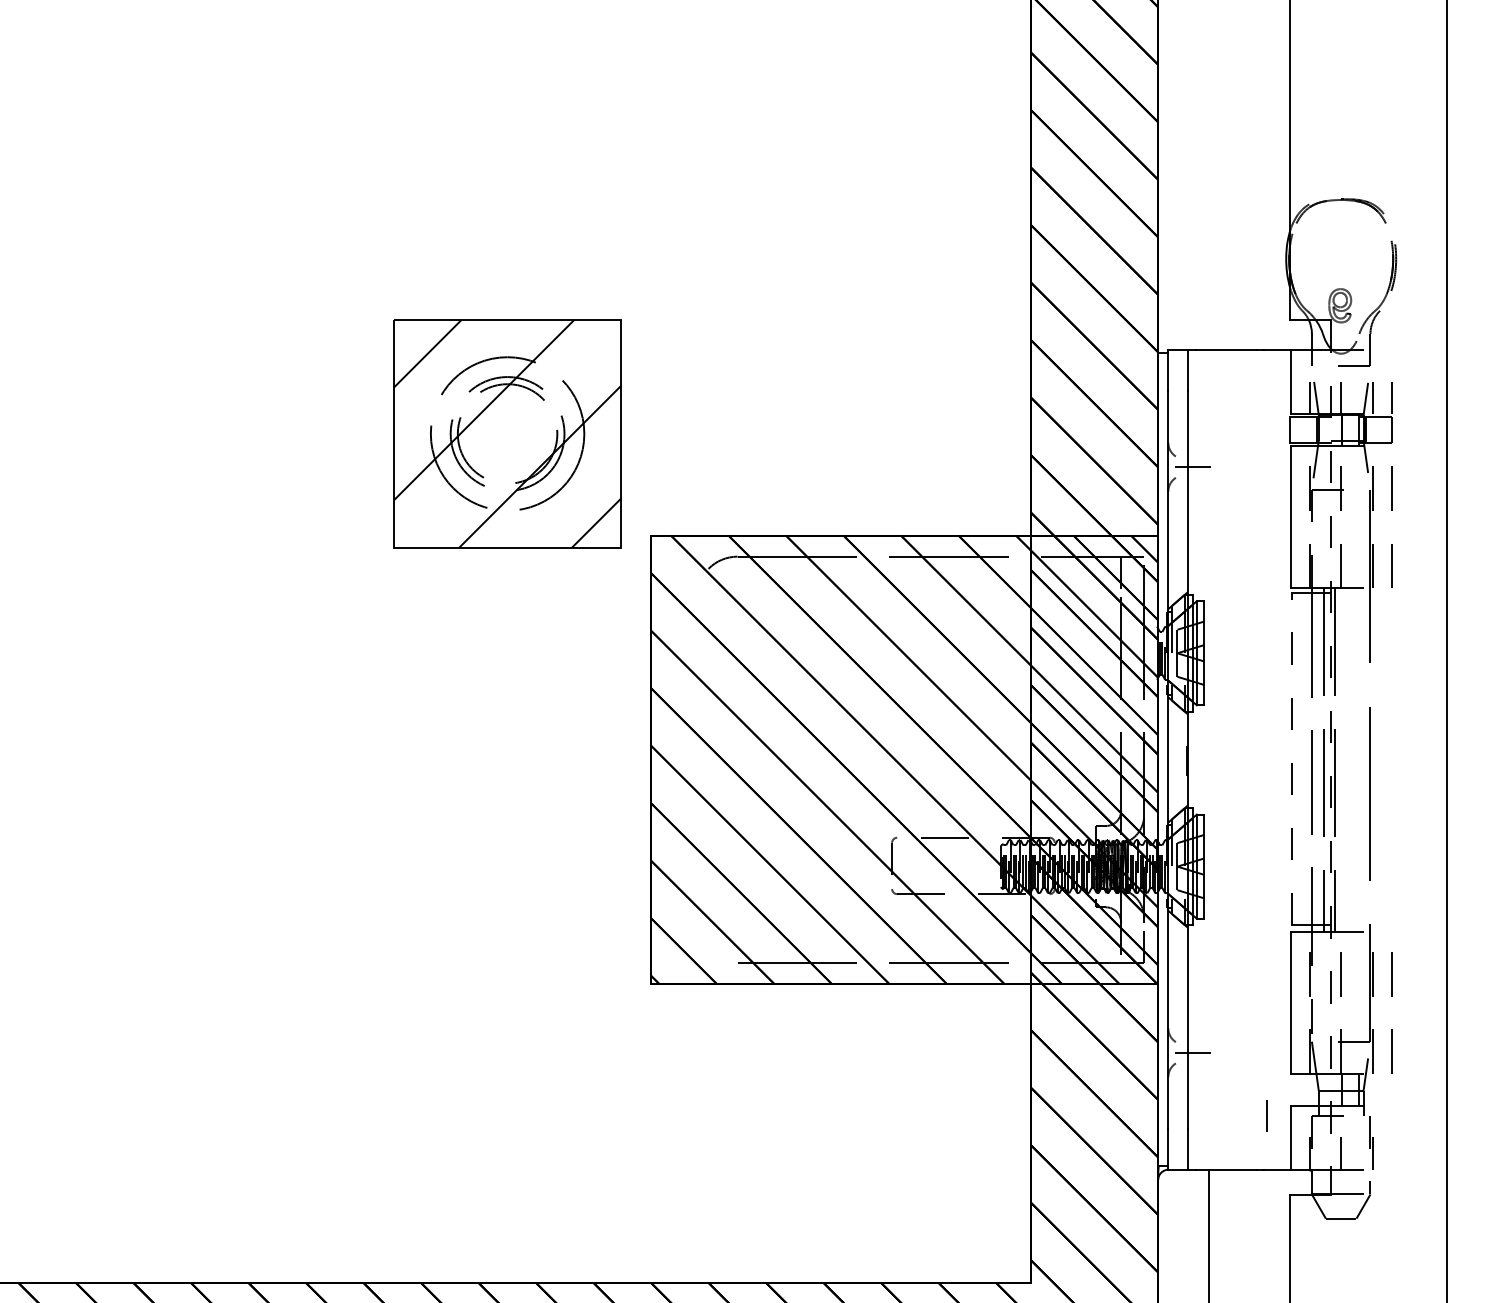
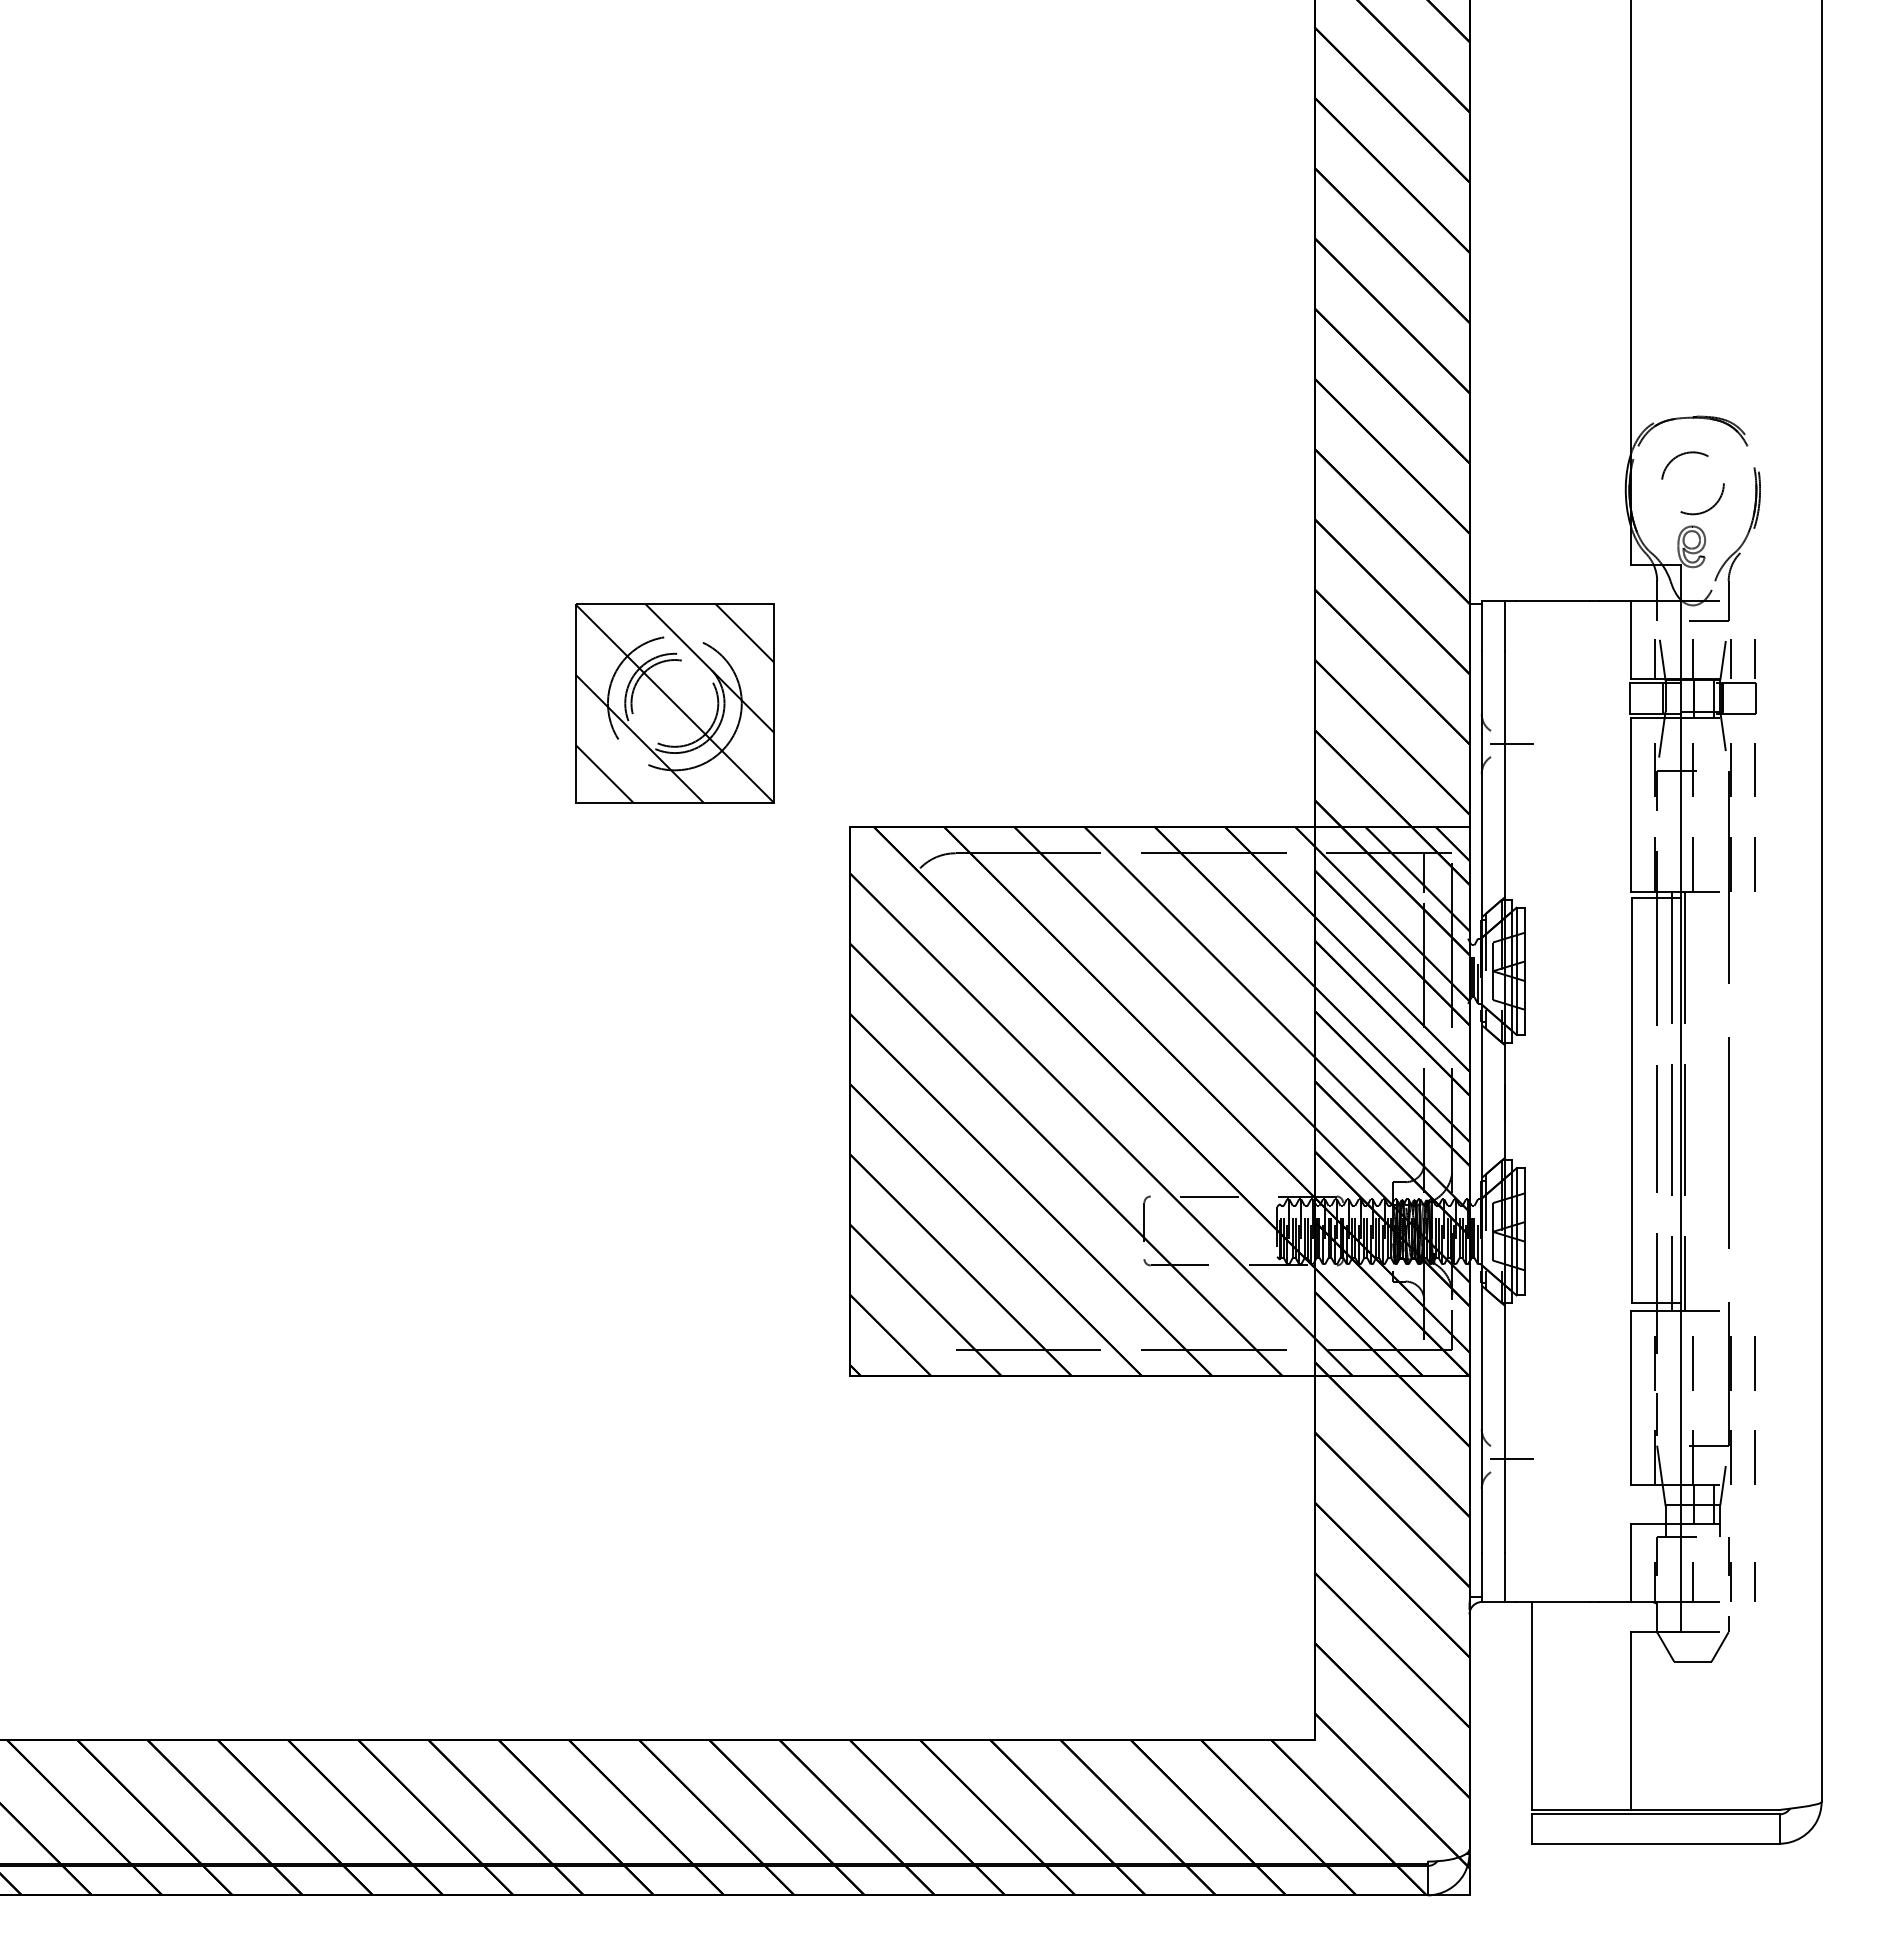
circle: (1340, 253) -> (1692, 483), added
part: (507, 434) -> (674, 703), size x0.71
line: (1331, 757) -> (1680, 1098), dashed -> solid
line: (1291, 759) -> (1632, 1100), dashed -> solid
line: (1266, 1115) -> (1754, 1581), moved

